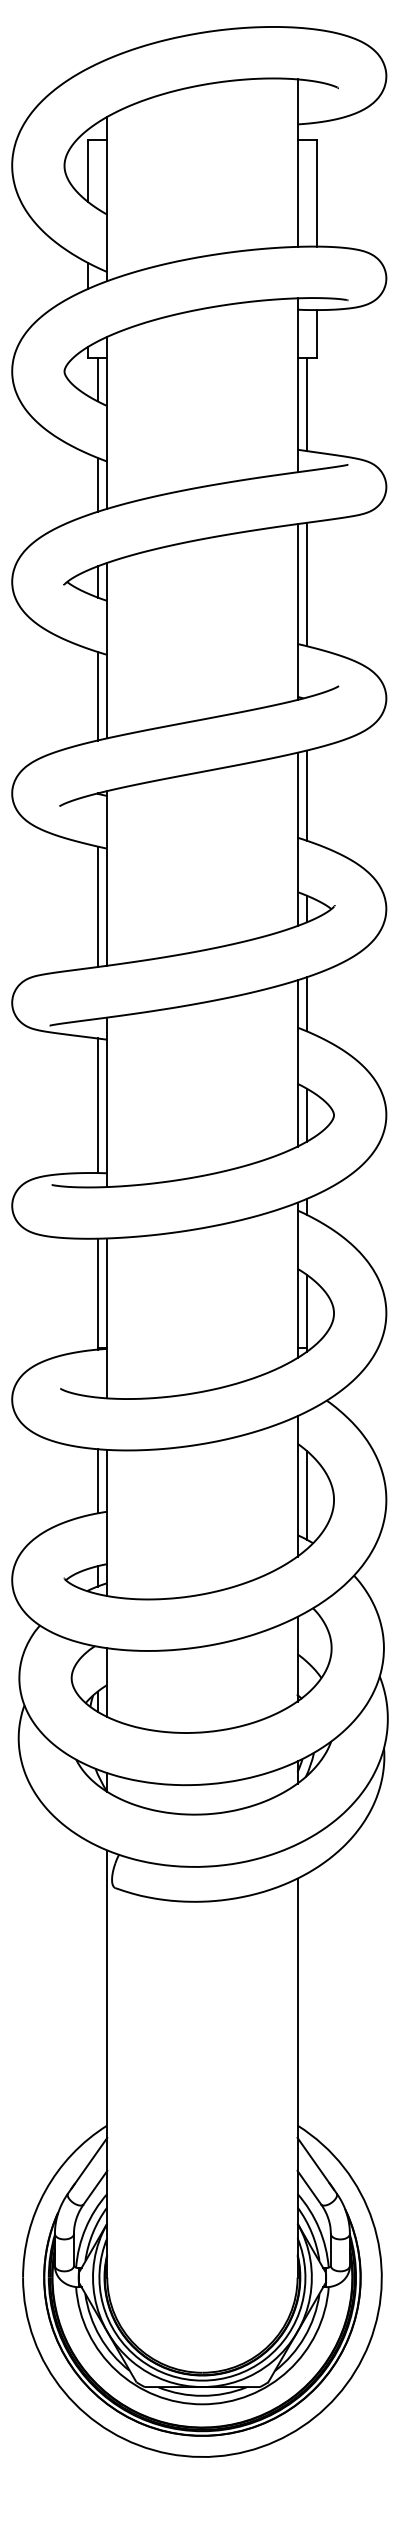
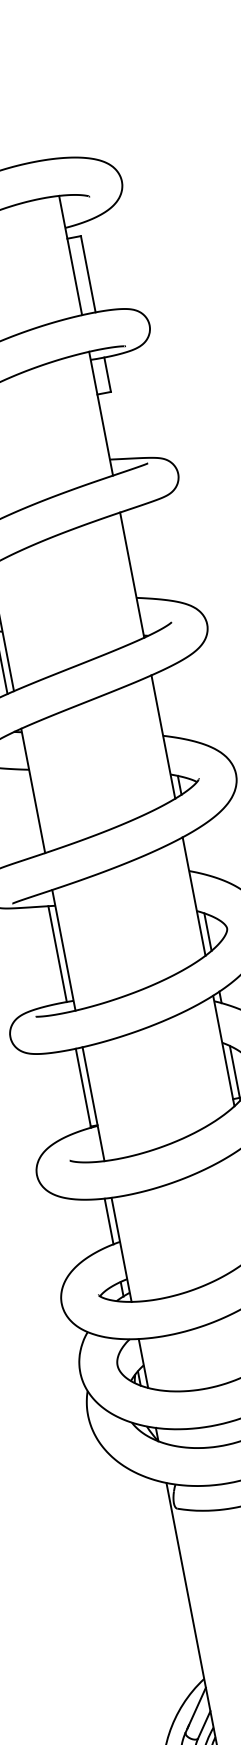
line: (307, 404) -> (110, 426), removed
line: (307, 584) -> (135, 554), removed
line: (307, 795) -> (164, 704), removed
line: (97, 906) -> (30, 812), removed
line: (307, 1004) -> (193, 853), removed

